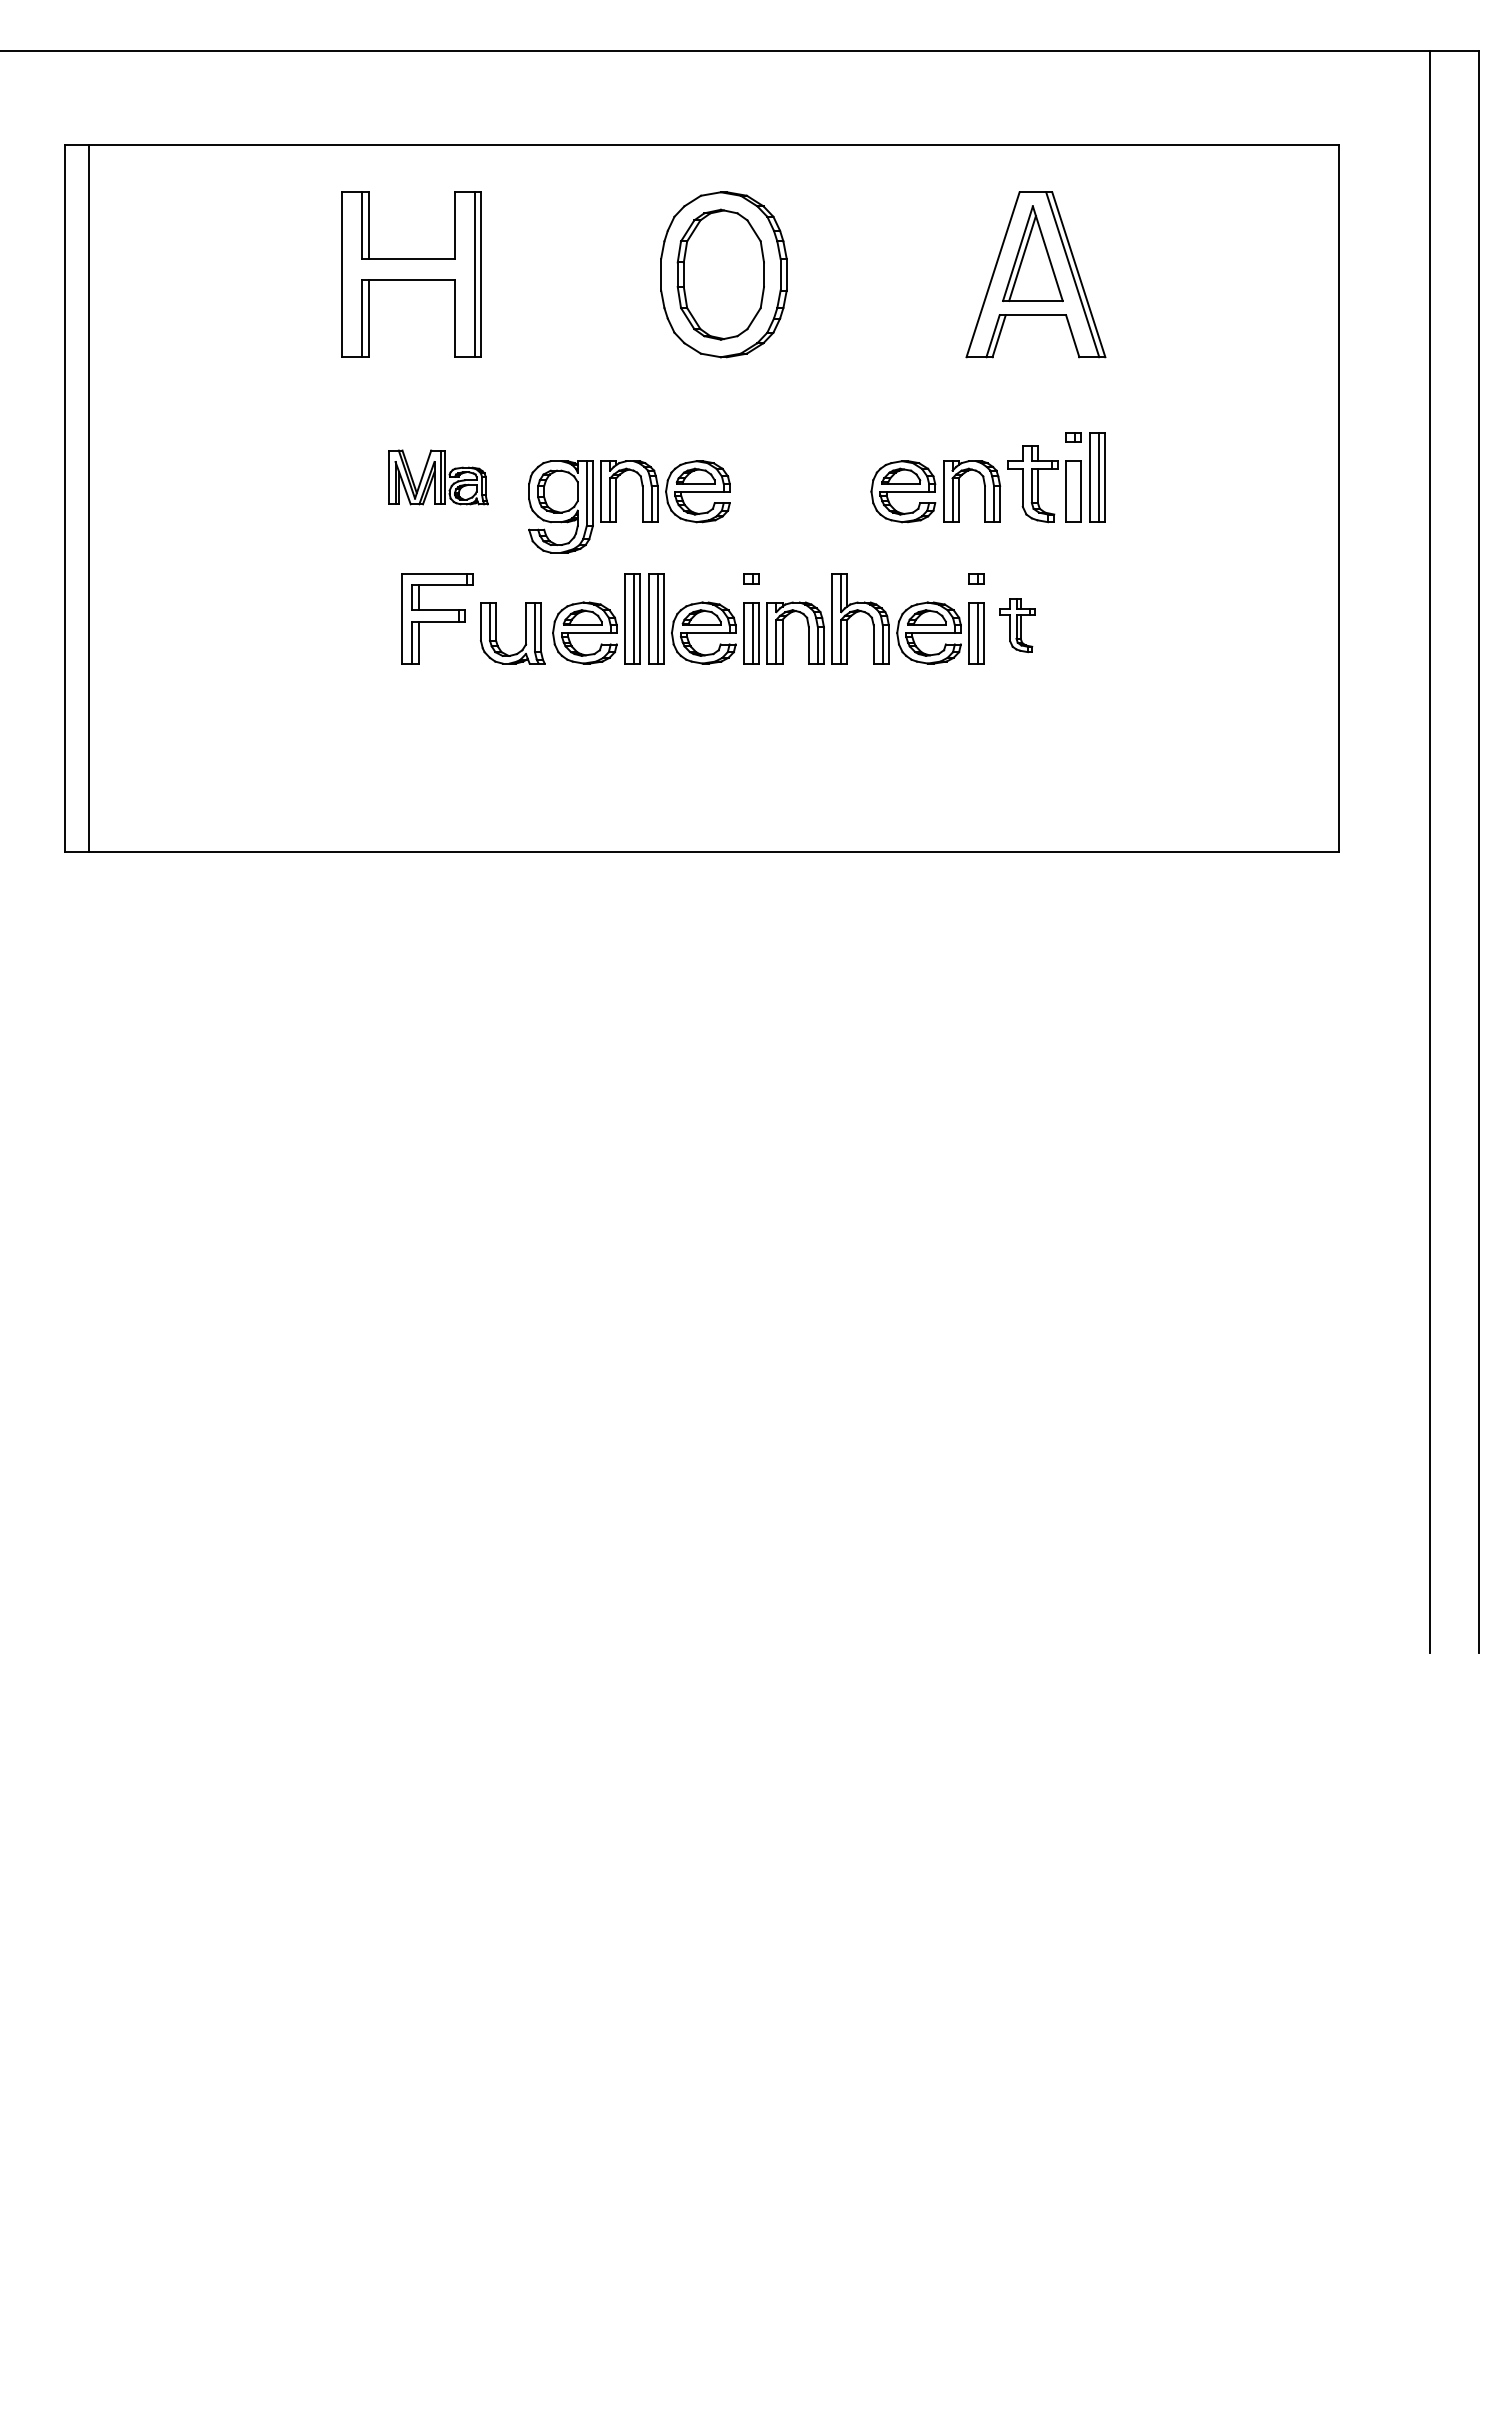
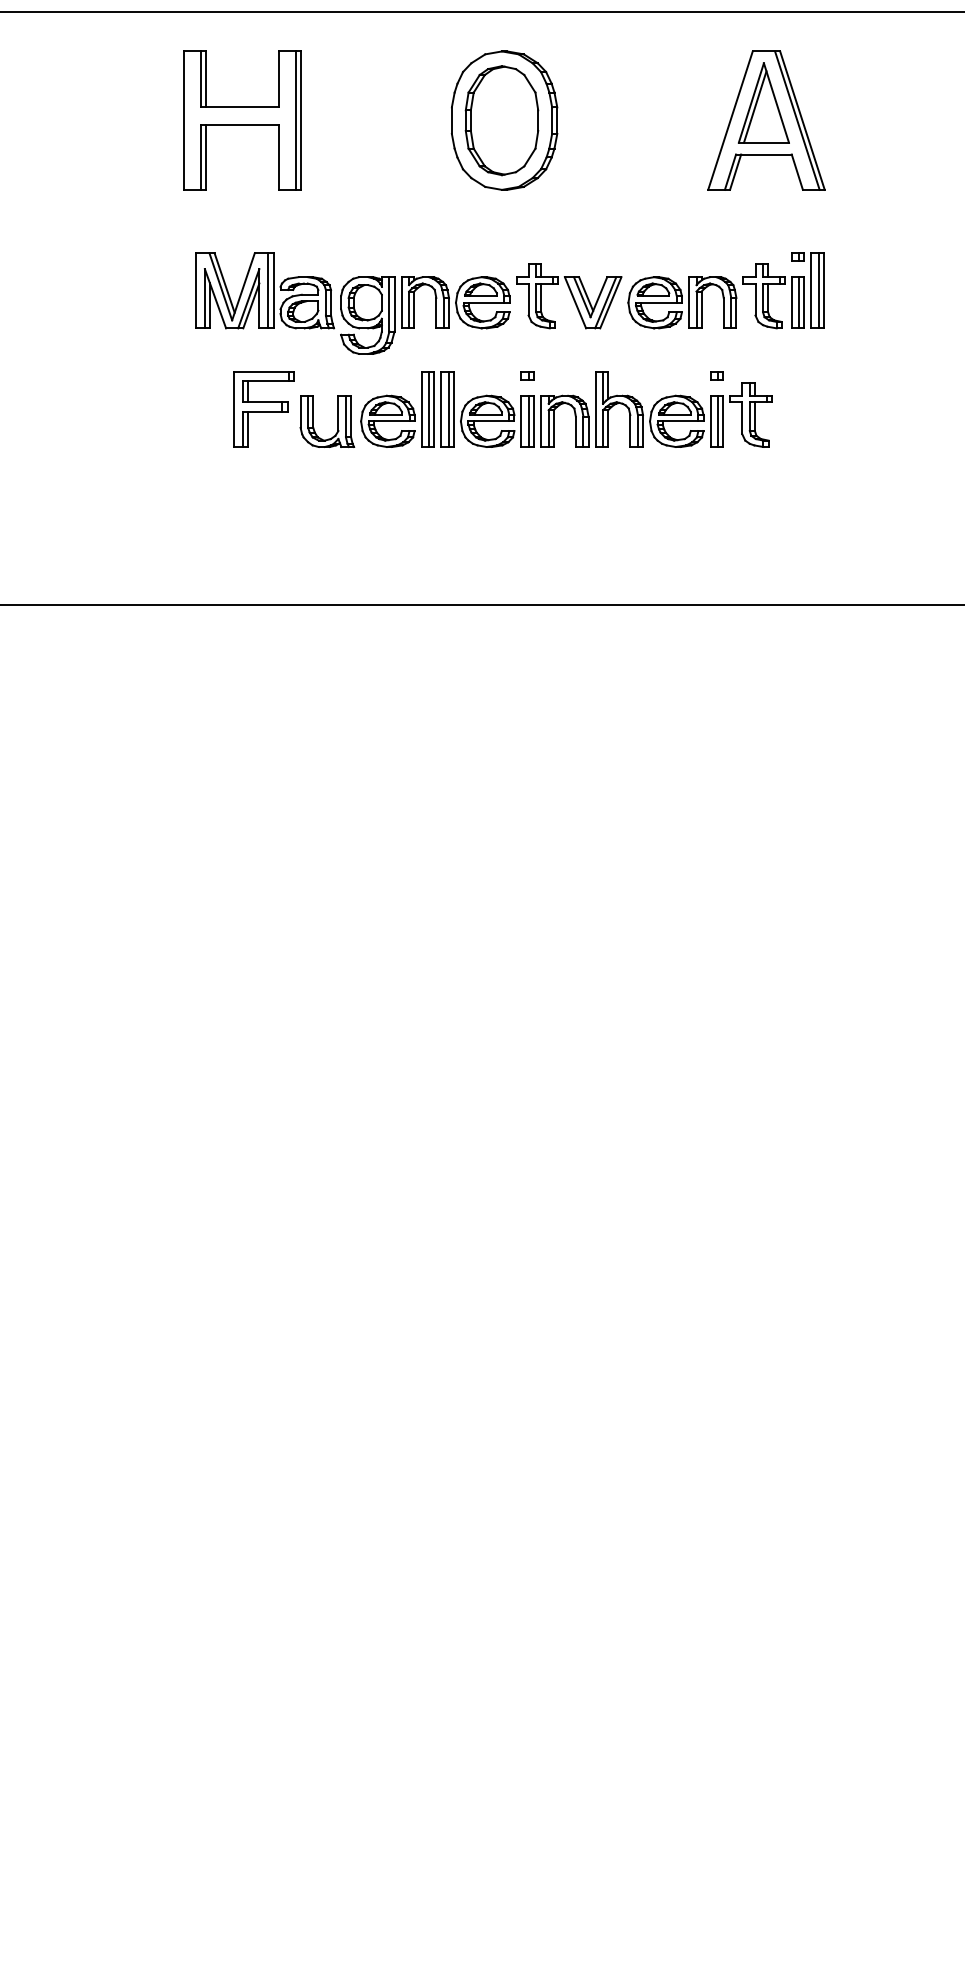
part: (438, 477) -> (264, 290), size x1.67
part: (800, 484) -> (568, 296), added
line: (1075, 491) -> (799, 302), added
part: (1017, 625) -> (750, 415), size x1.43

